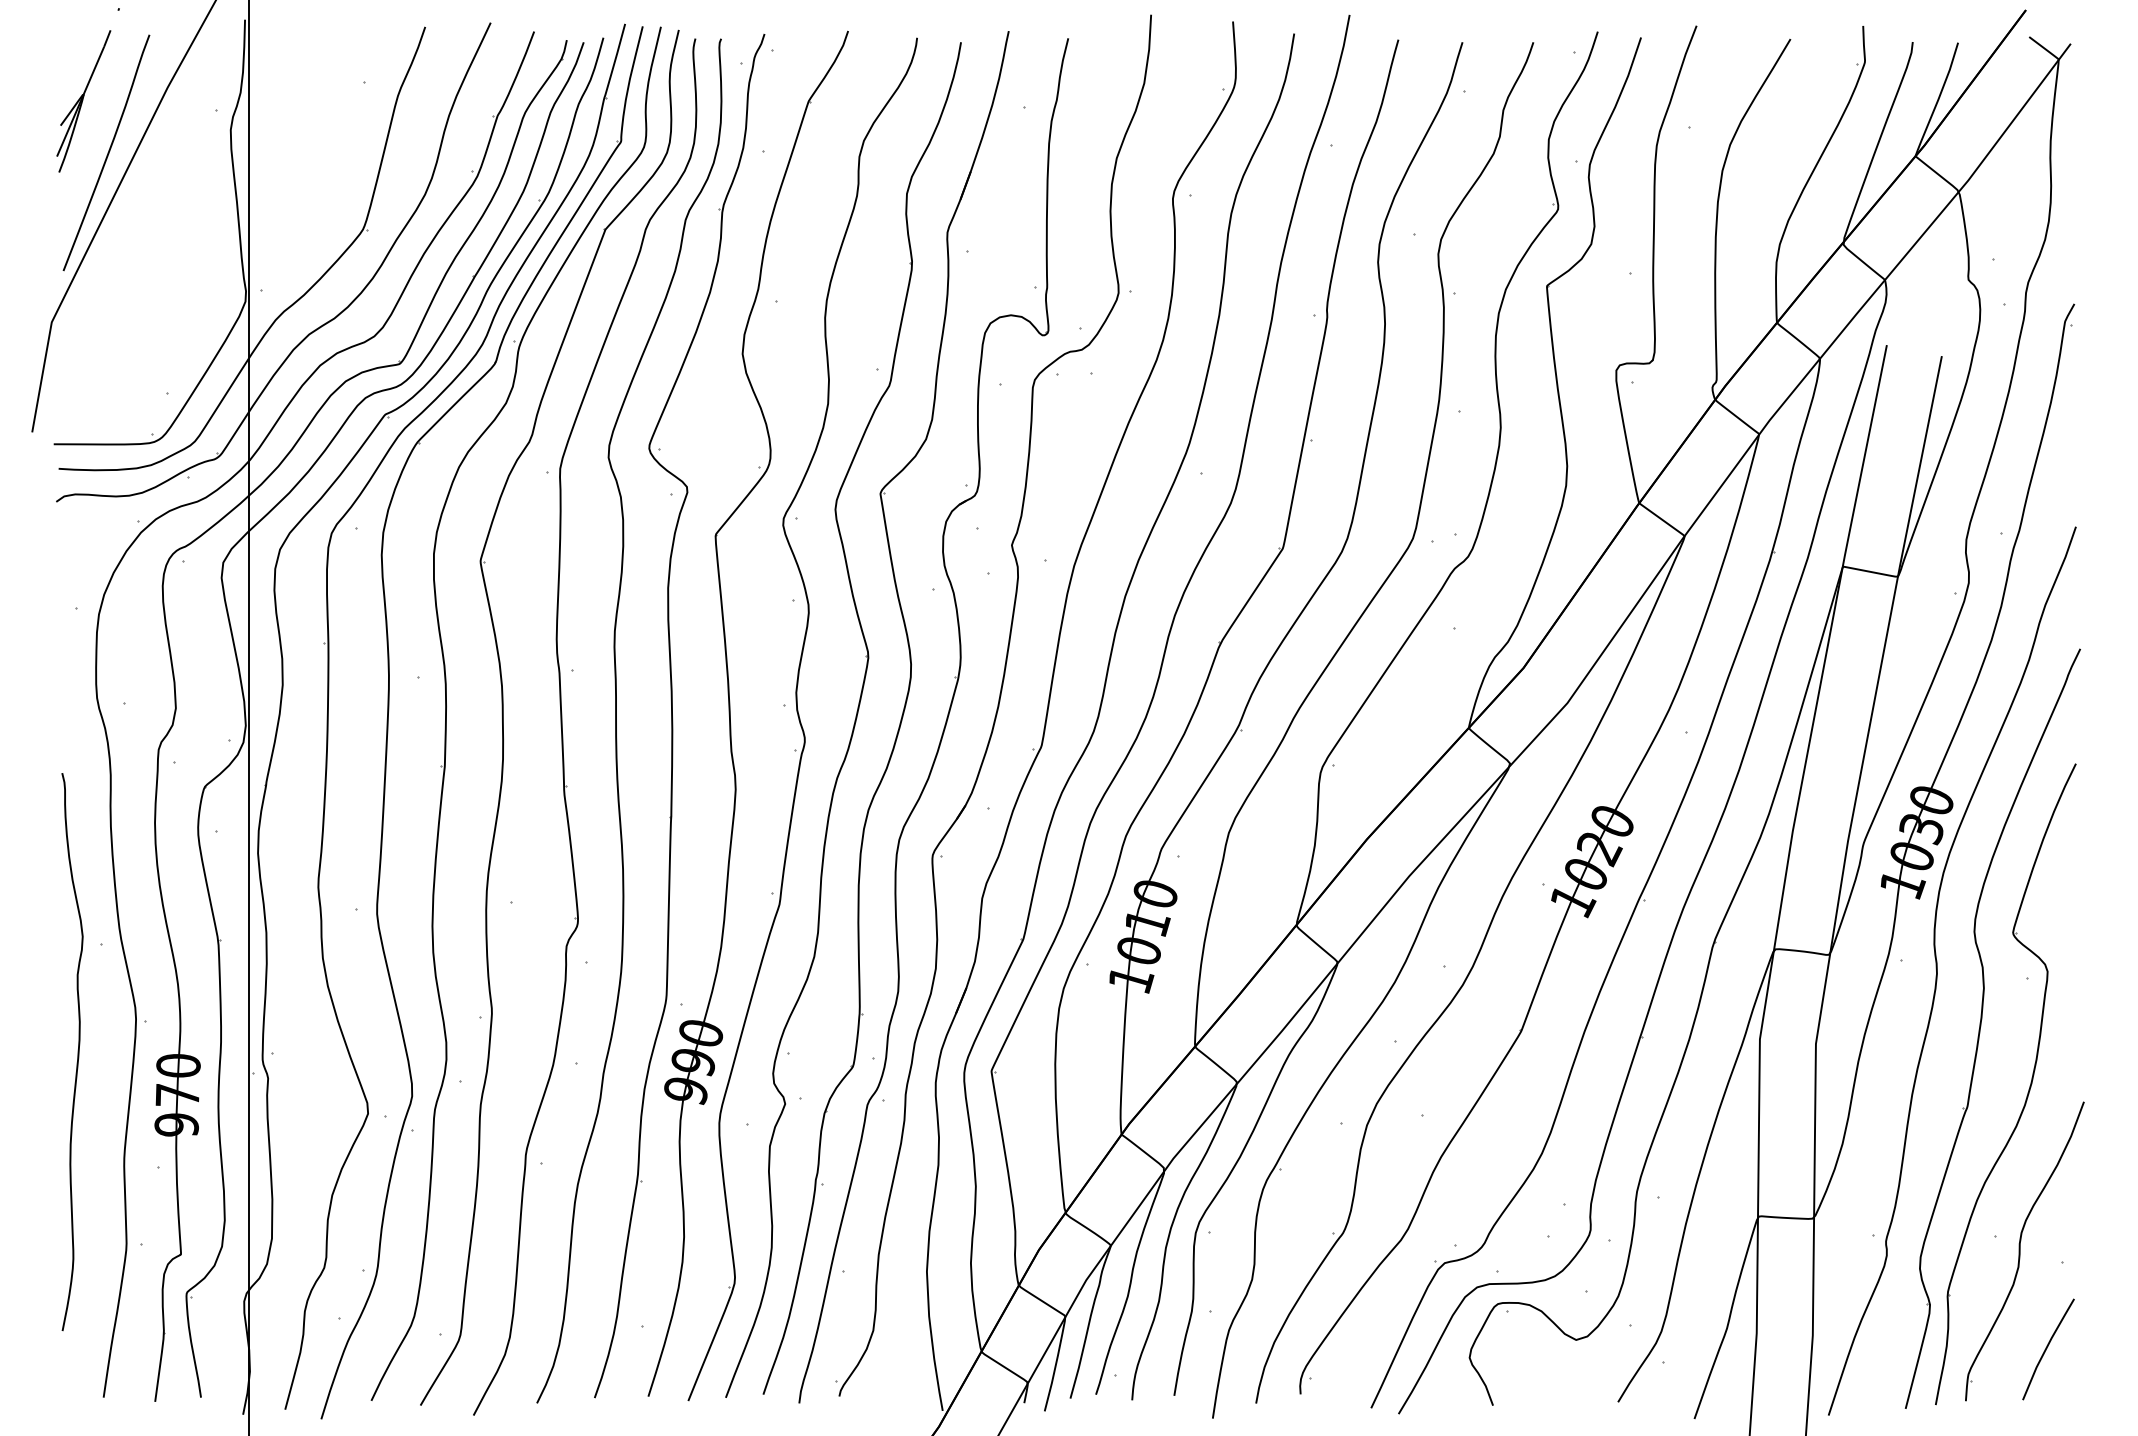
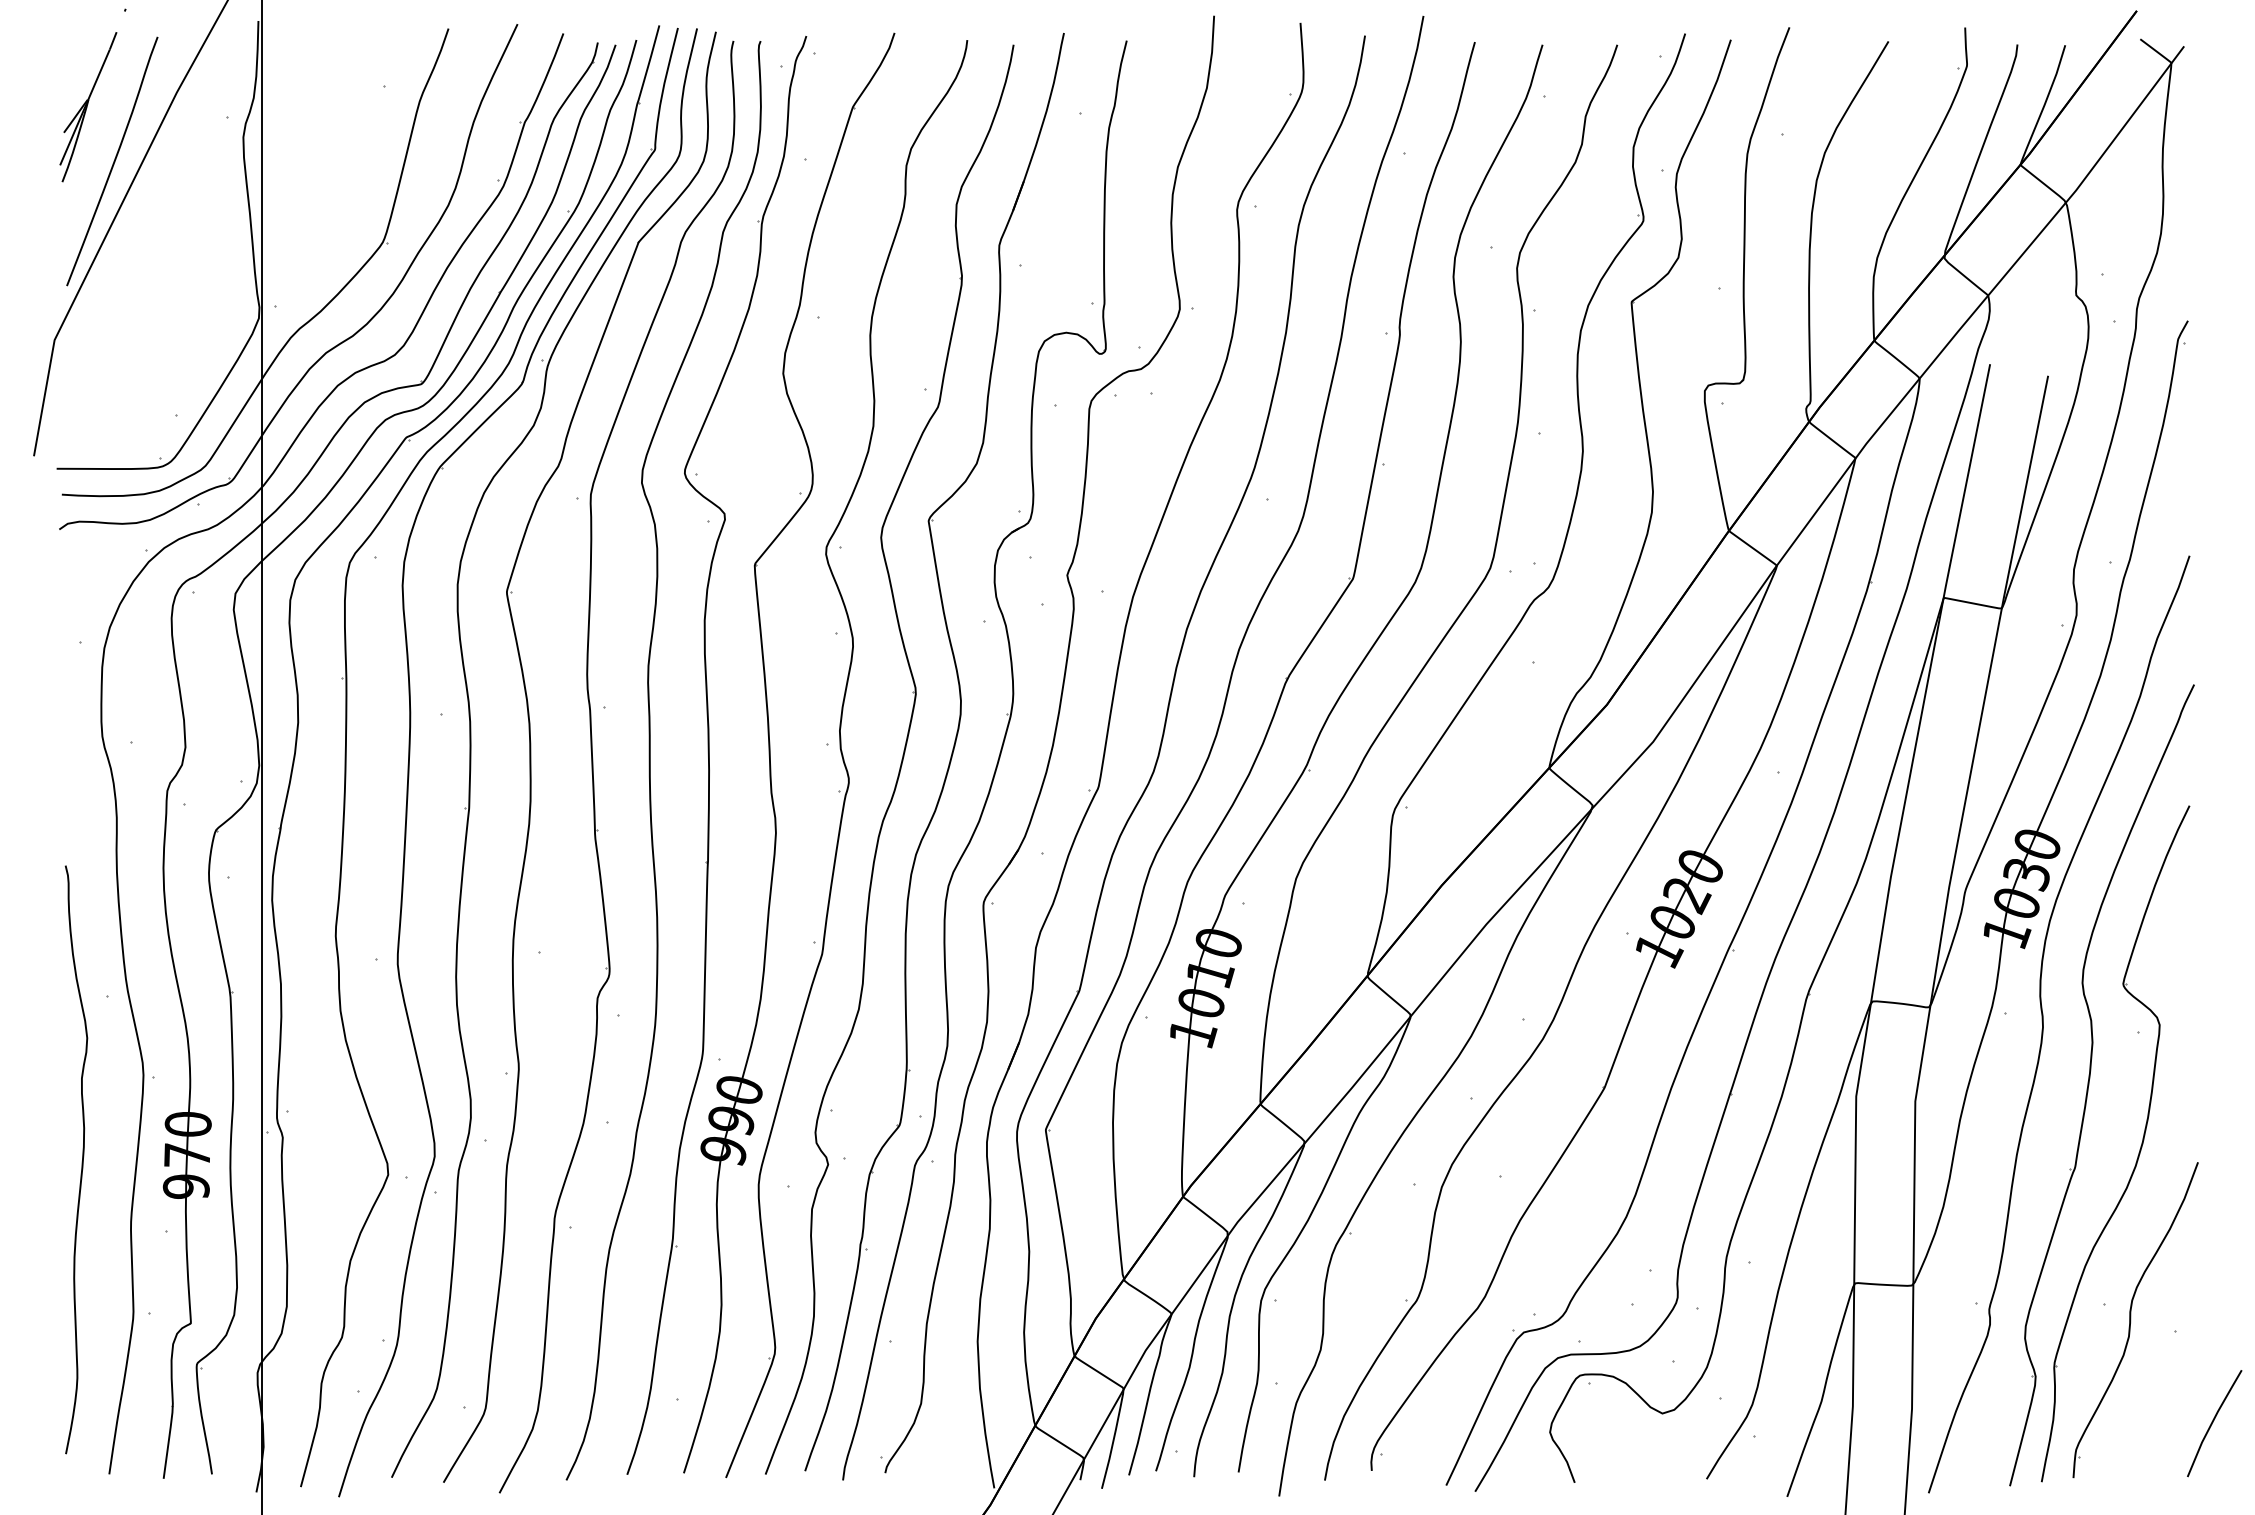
curve: (77, 1053) -> (81, 1161), moved
line: (2047, 1348) -> (2213, 1422), moved

